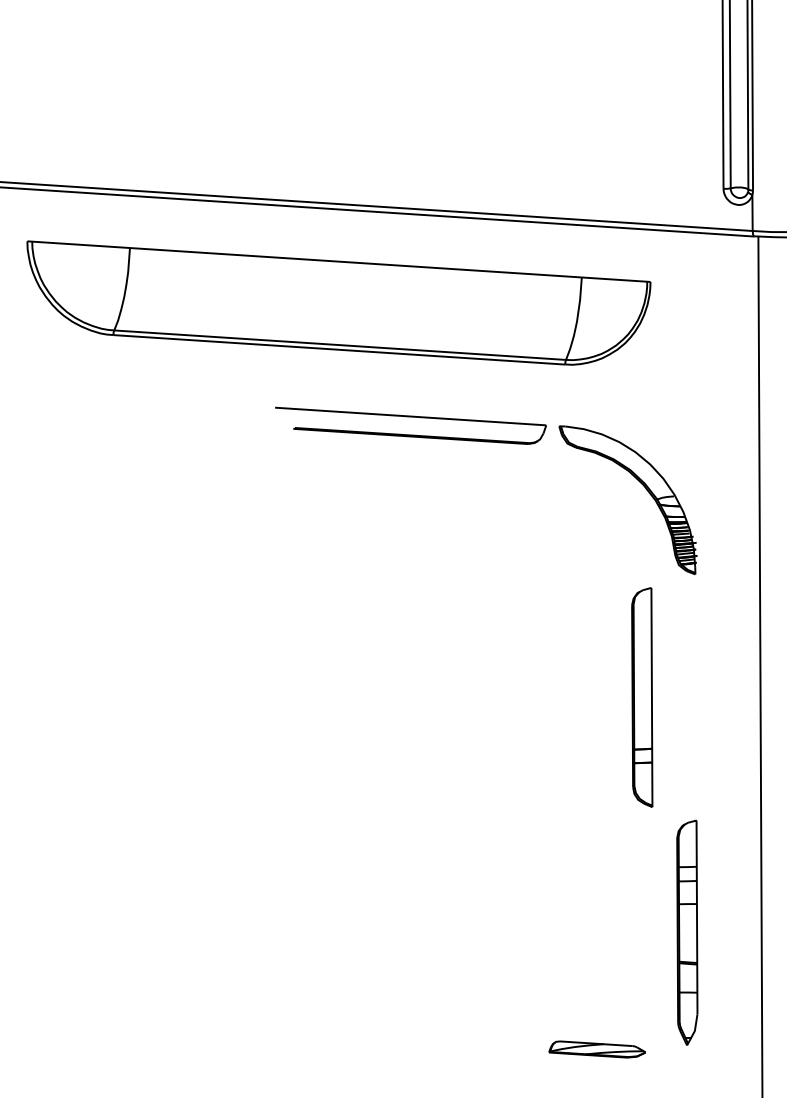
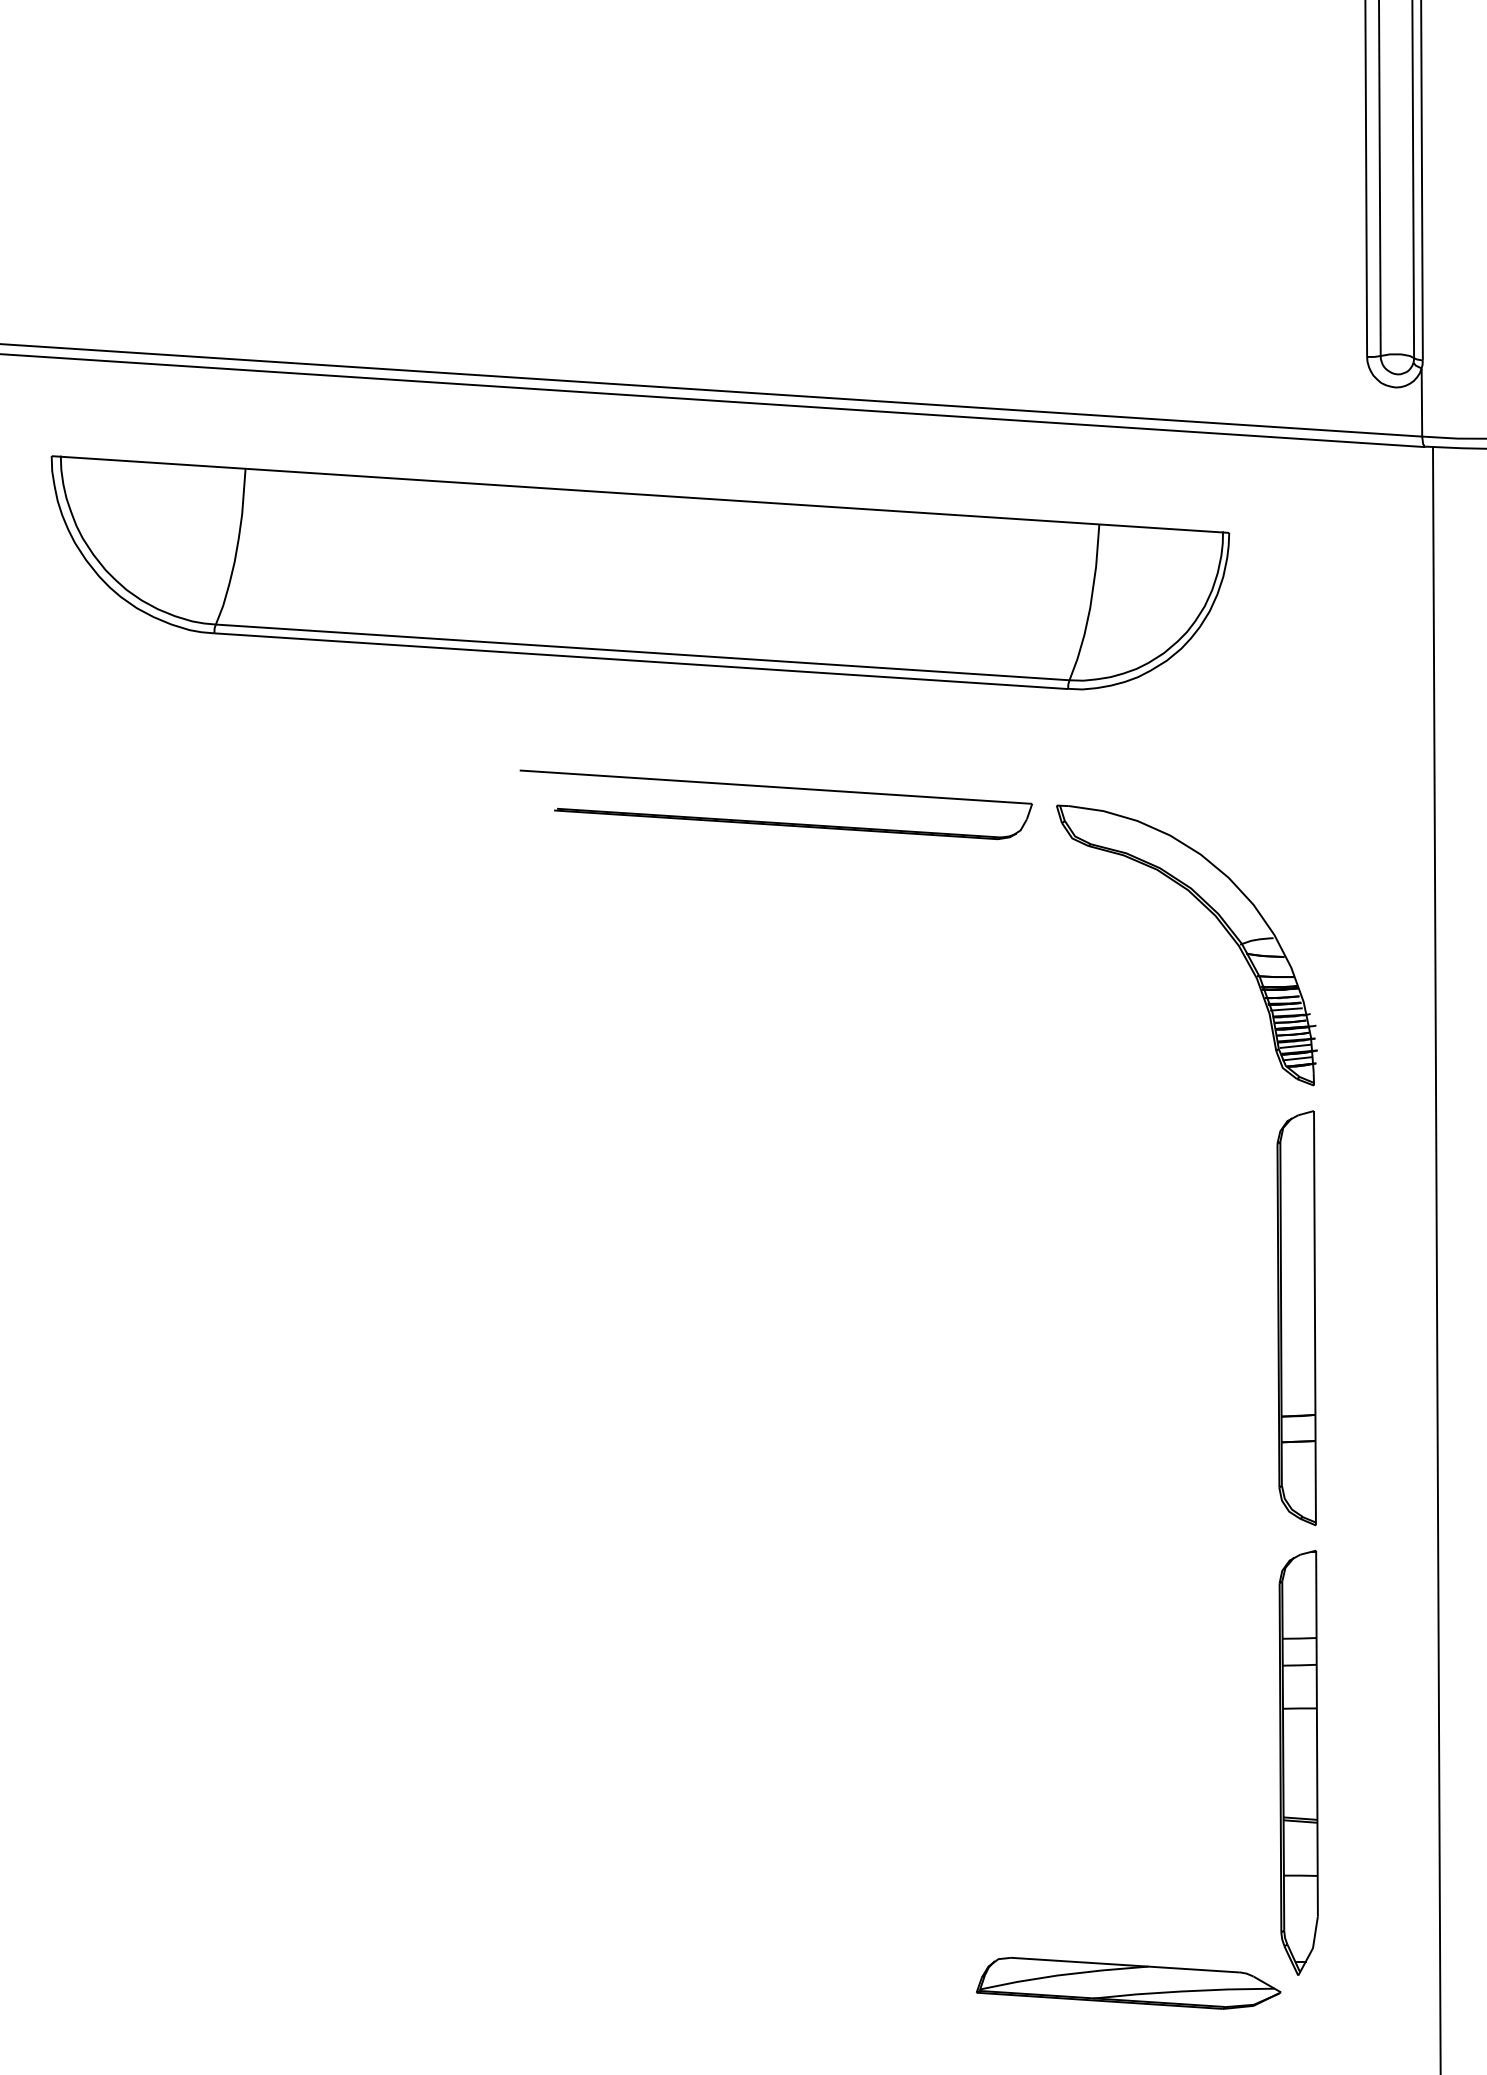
part: (642, 697) -> (1297, 1318), moved
part: (597, 1049) -> (1128, 1983), size x1.67

